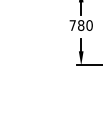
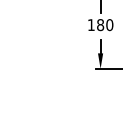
text: (72, 25) -> (91, 24), 780 -> 180

